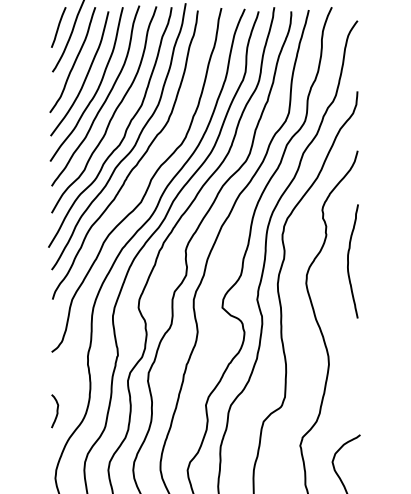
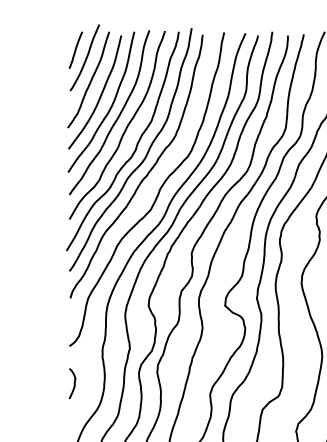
curve: (56, 411) -> (73, 383), moved

